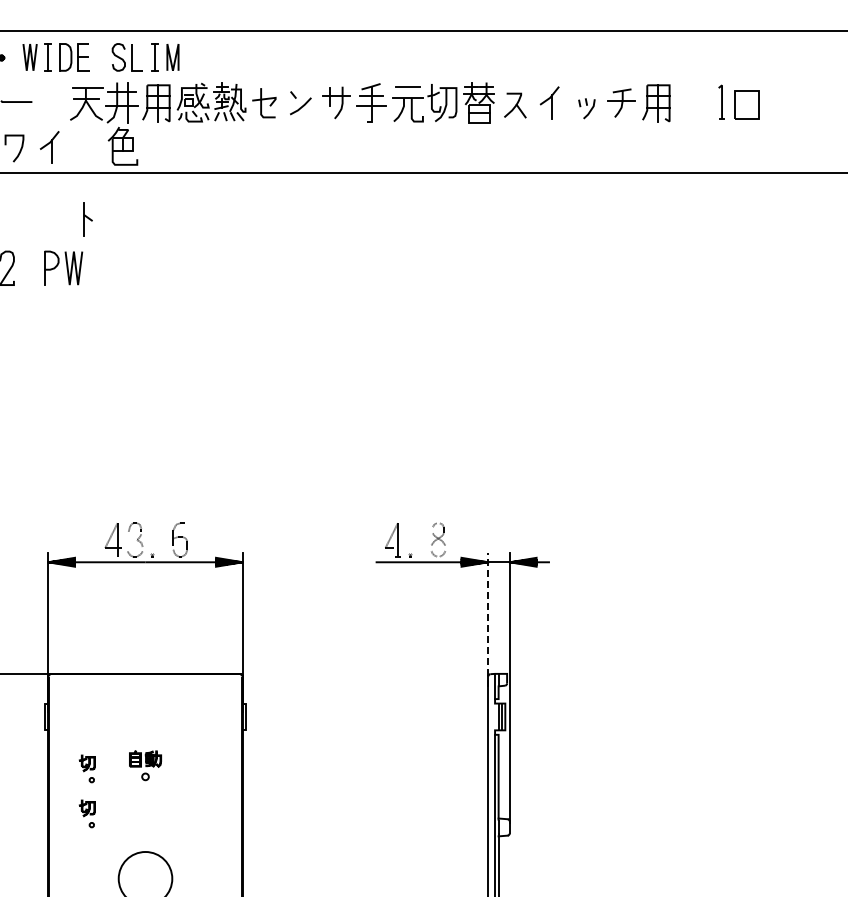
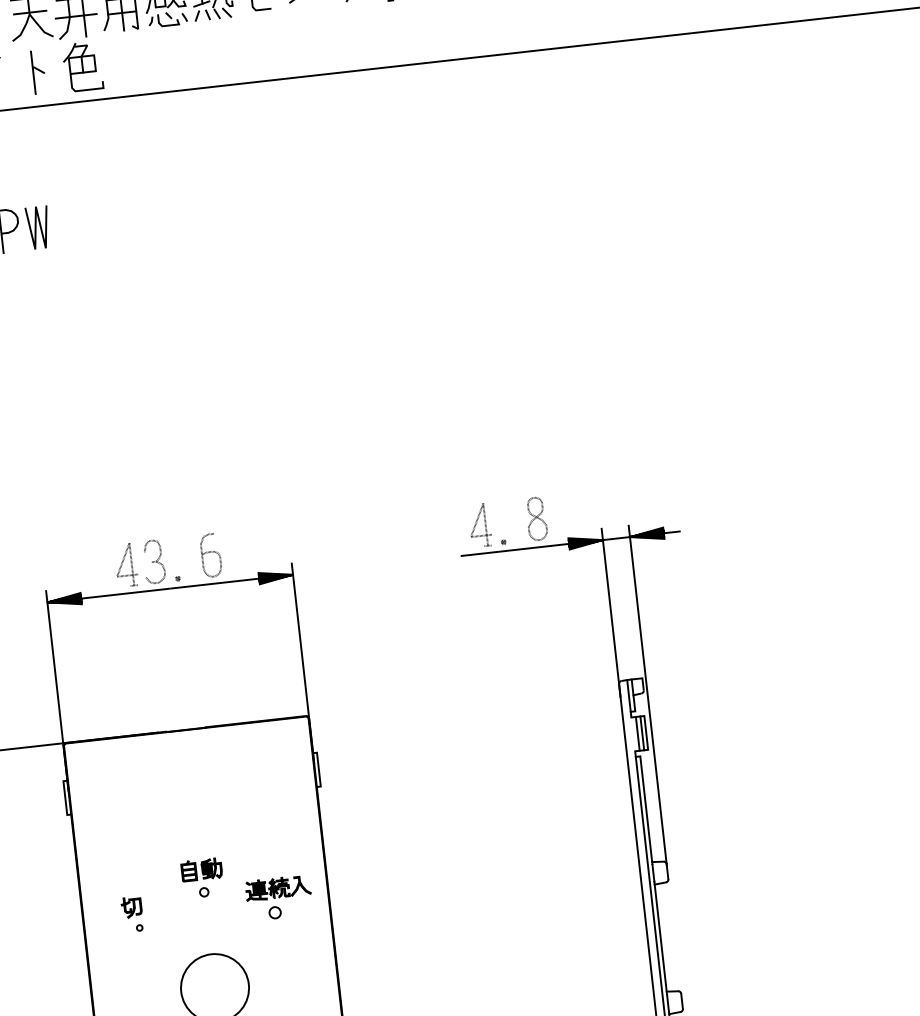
part: (87, 219) -> (38, 72), moved
line: (488, 619) -> (611, 612), dashed -> solid
part: (145, 765) -> (202, 877), moved
part: (86, 768) -> (124, 857), removed
part: (203, 813) -> (278, 897), added

